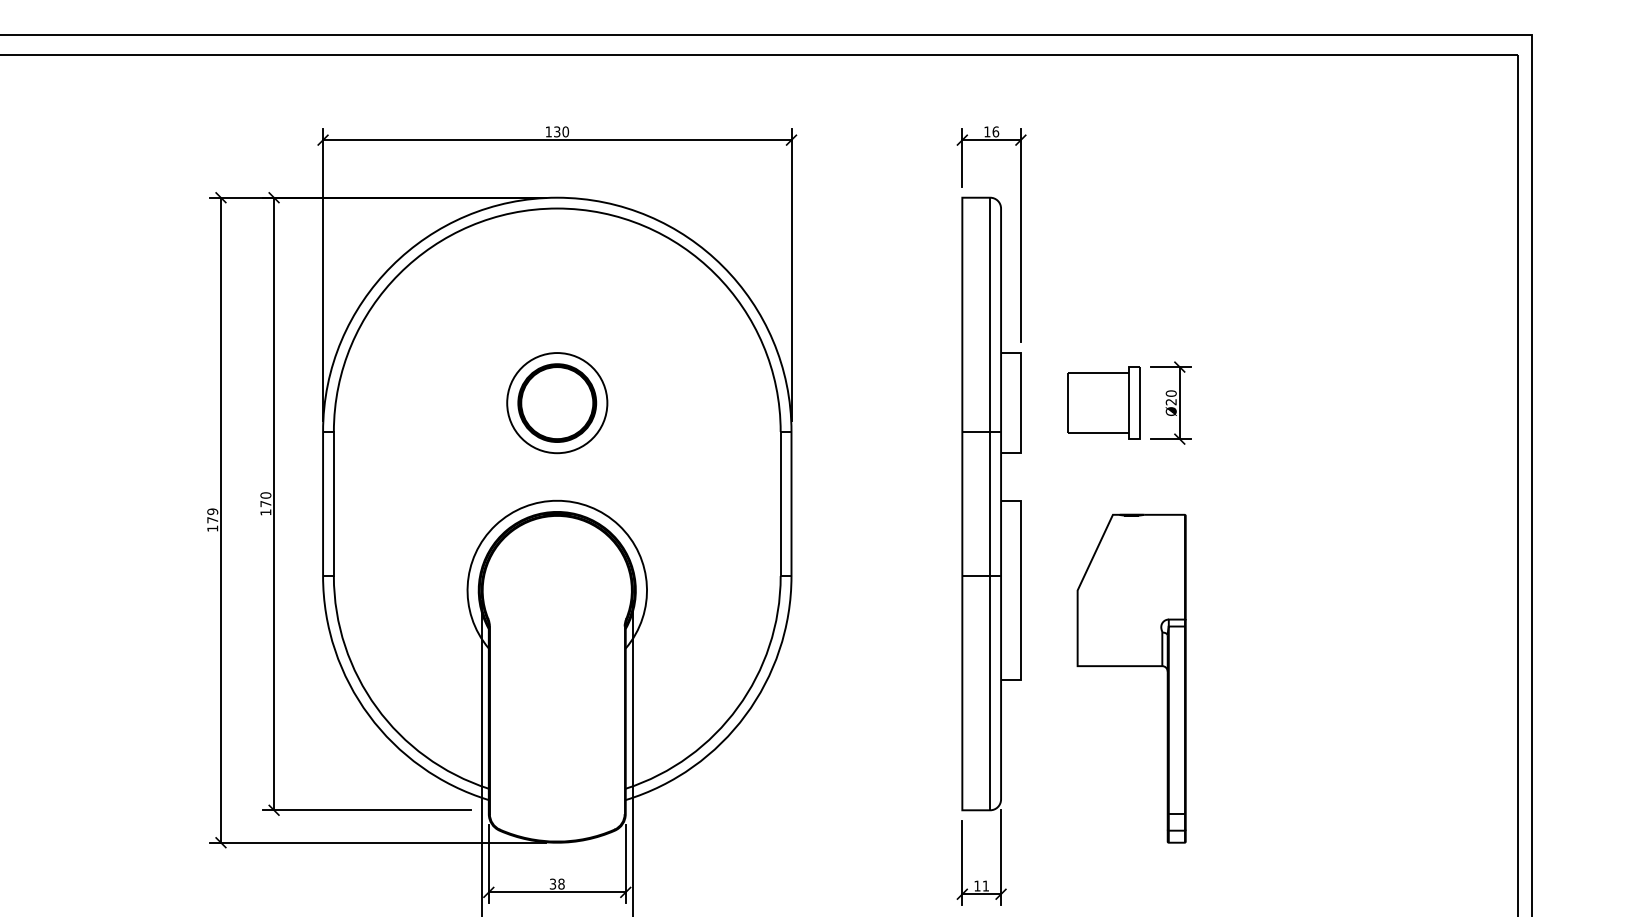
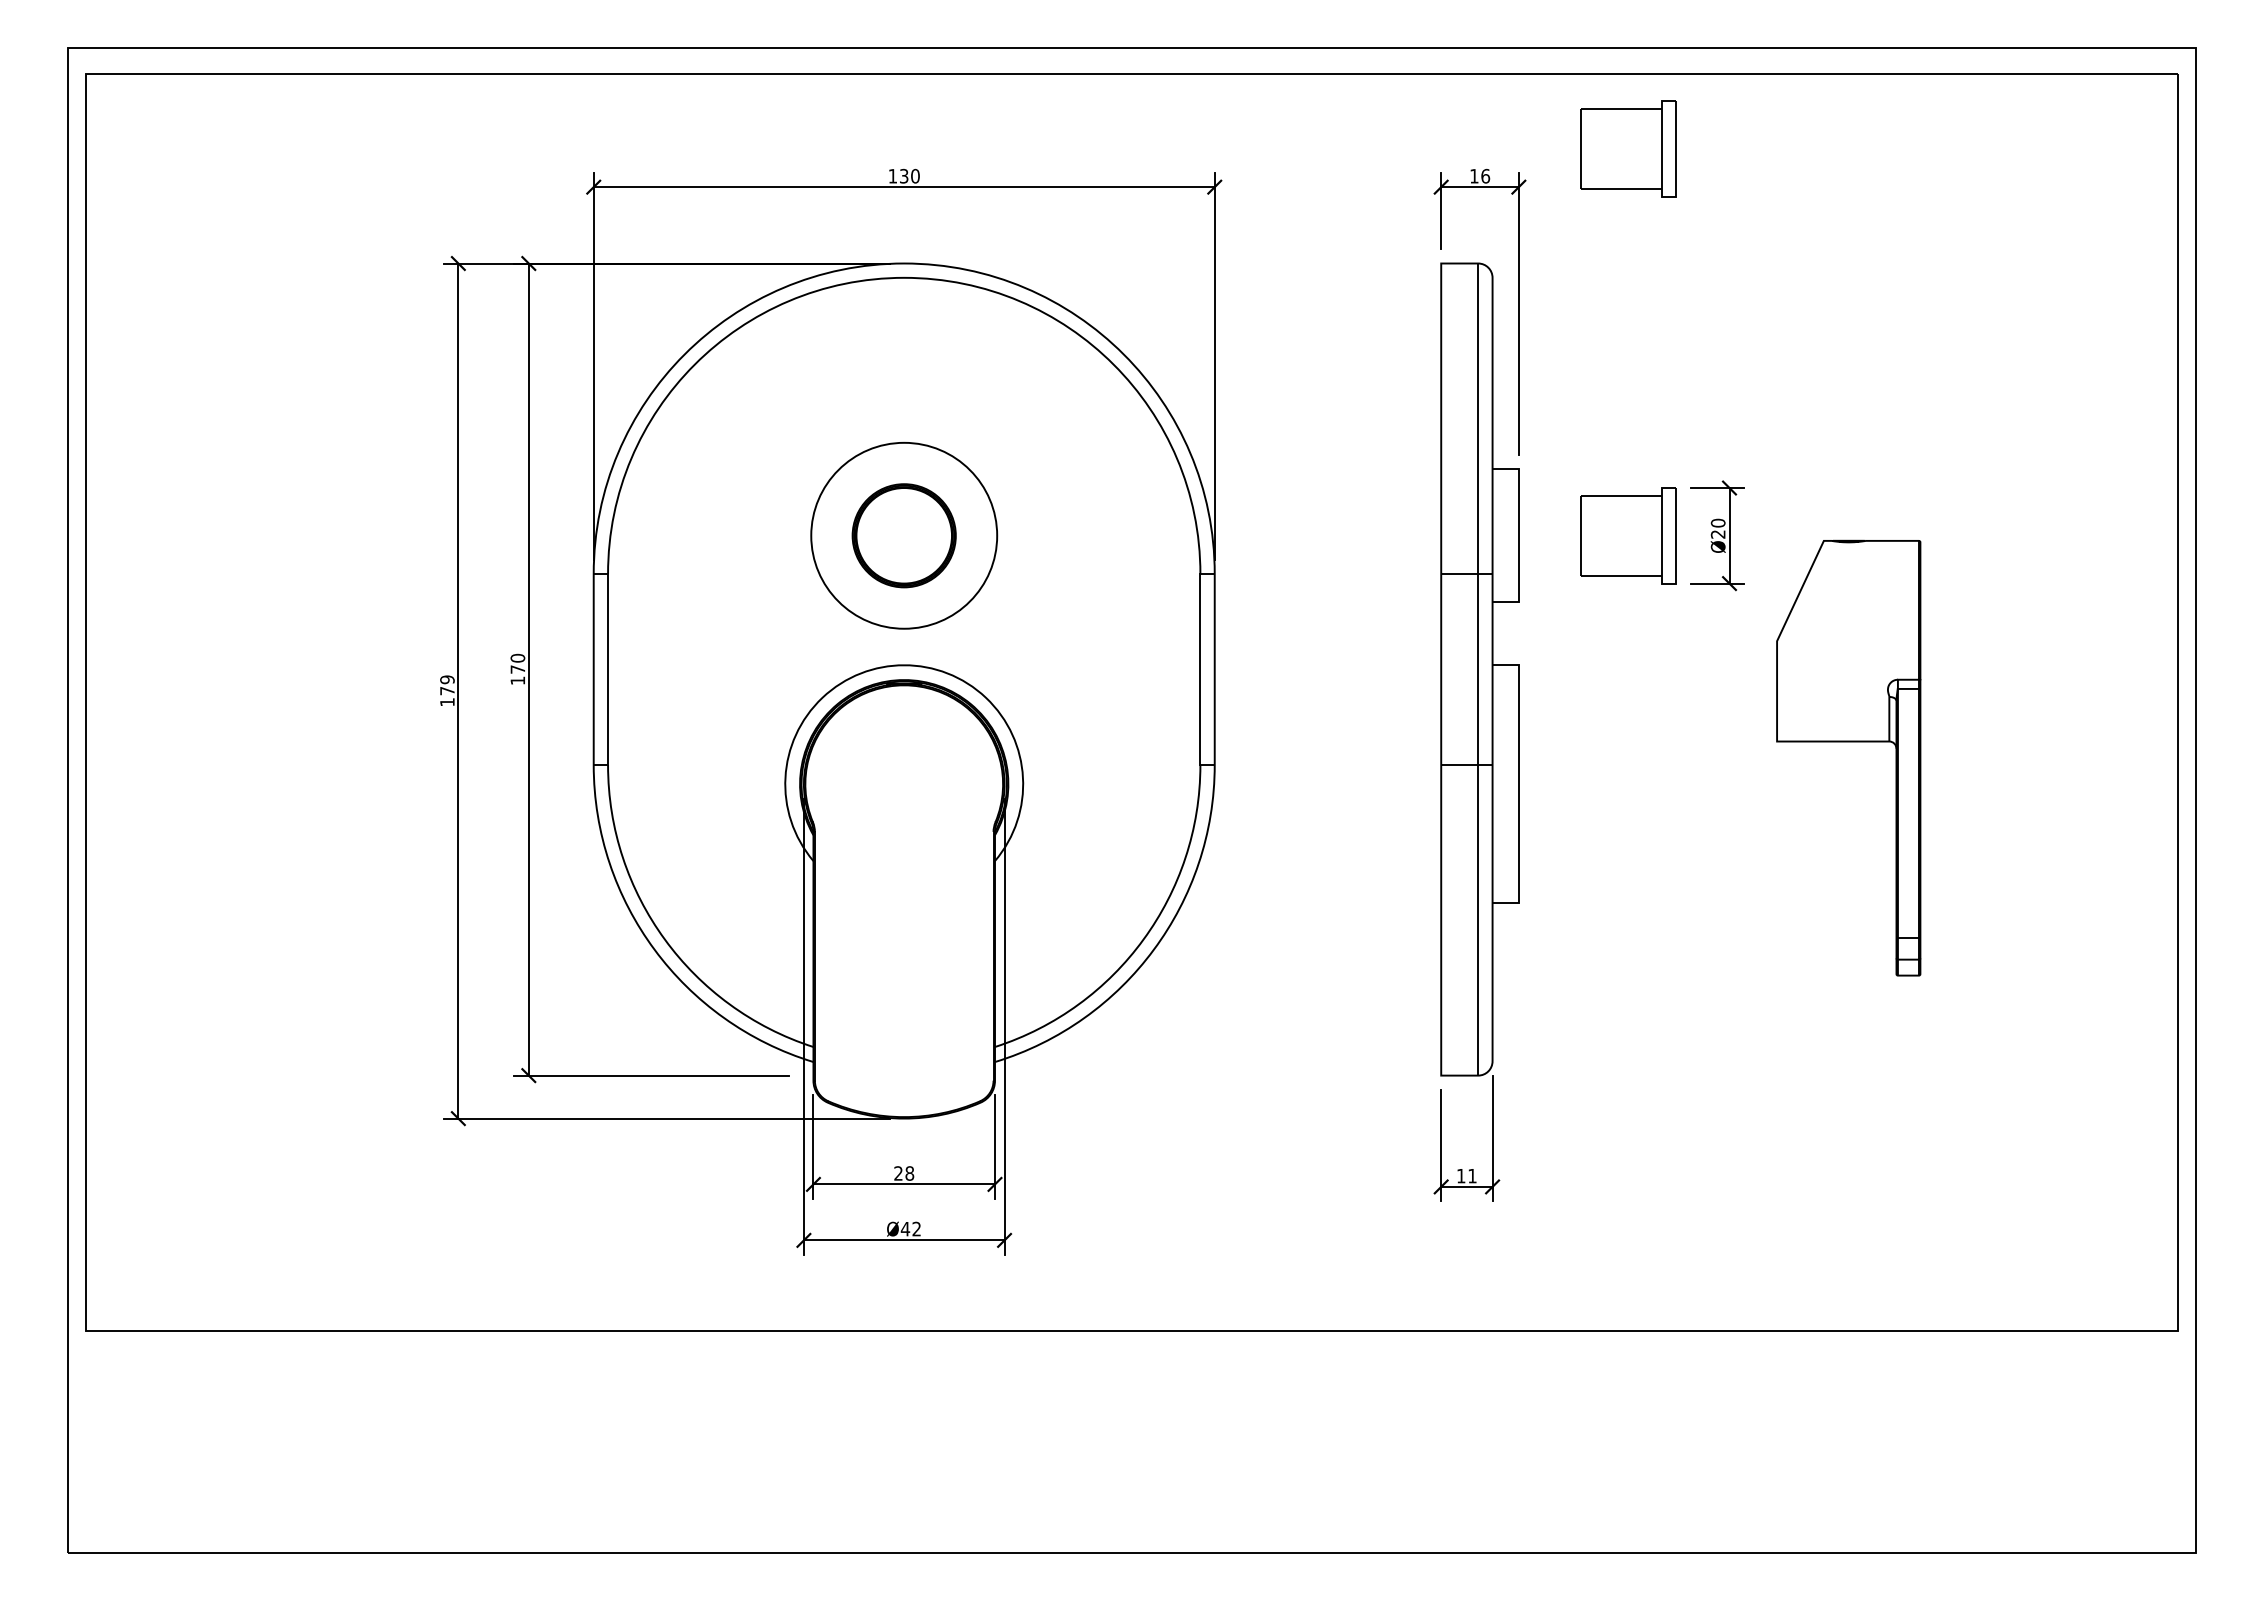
part: (1103, 110) -> (1628, 148), added
circle: (556, 402) -> (903, 535), size x1.4
part: (1131, 666) -> (1848, 742), moved
text: (552, 884) -> (898, 1173), 38 -> 28

